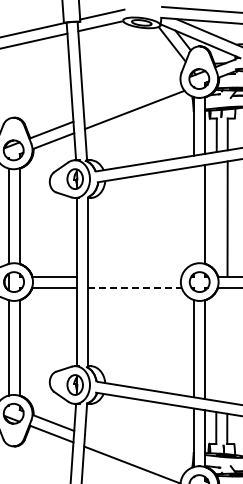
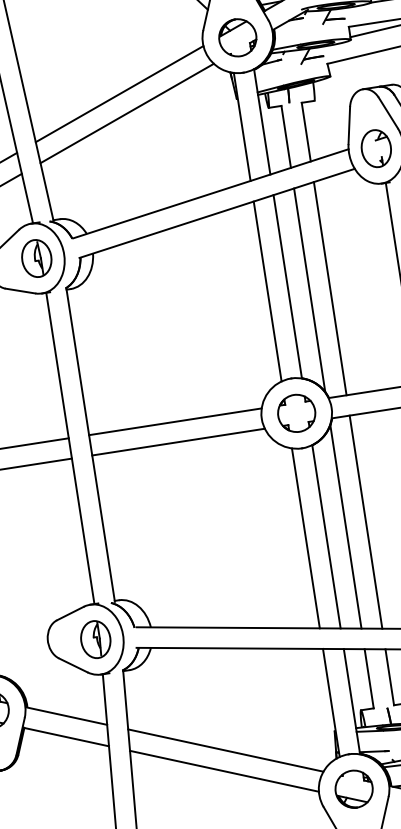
line: (132, 98) -> (119, 92), added
line: (194, 215) -> (267, 291), added
line: (216, 218) -> (309, 290), added
line: (134, 276) -> (174, 421), added
line: (135, 287) -> (179, 441), dashed -> solid
line: (227, 344) -> (365, 520), added
line: (216, 345) -> (345, 525), added
line: (134, 454) -> (225, 751), added

